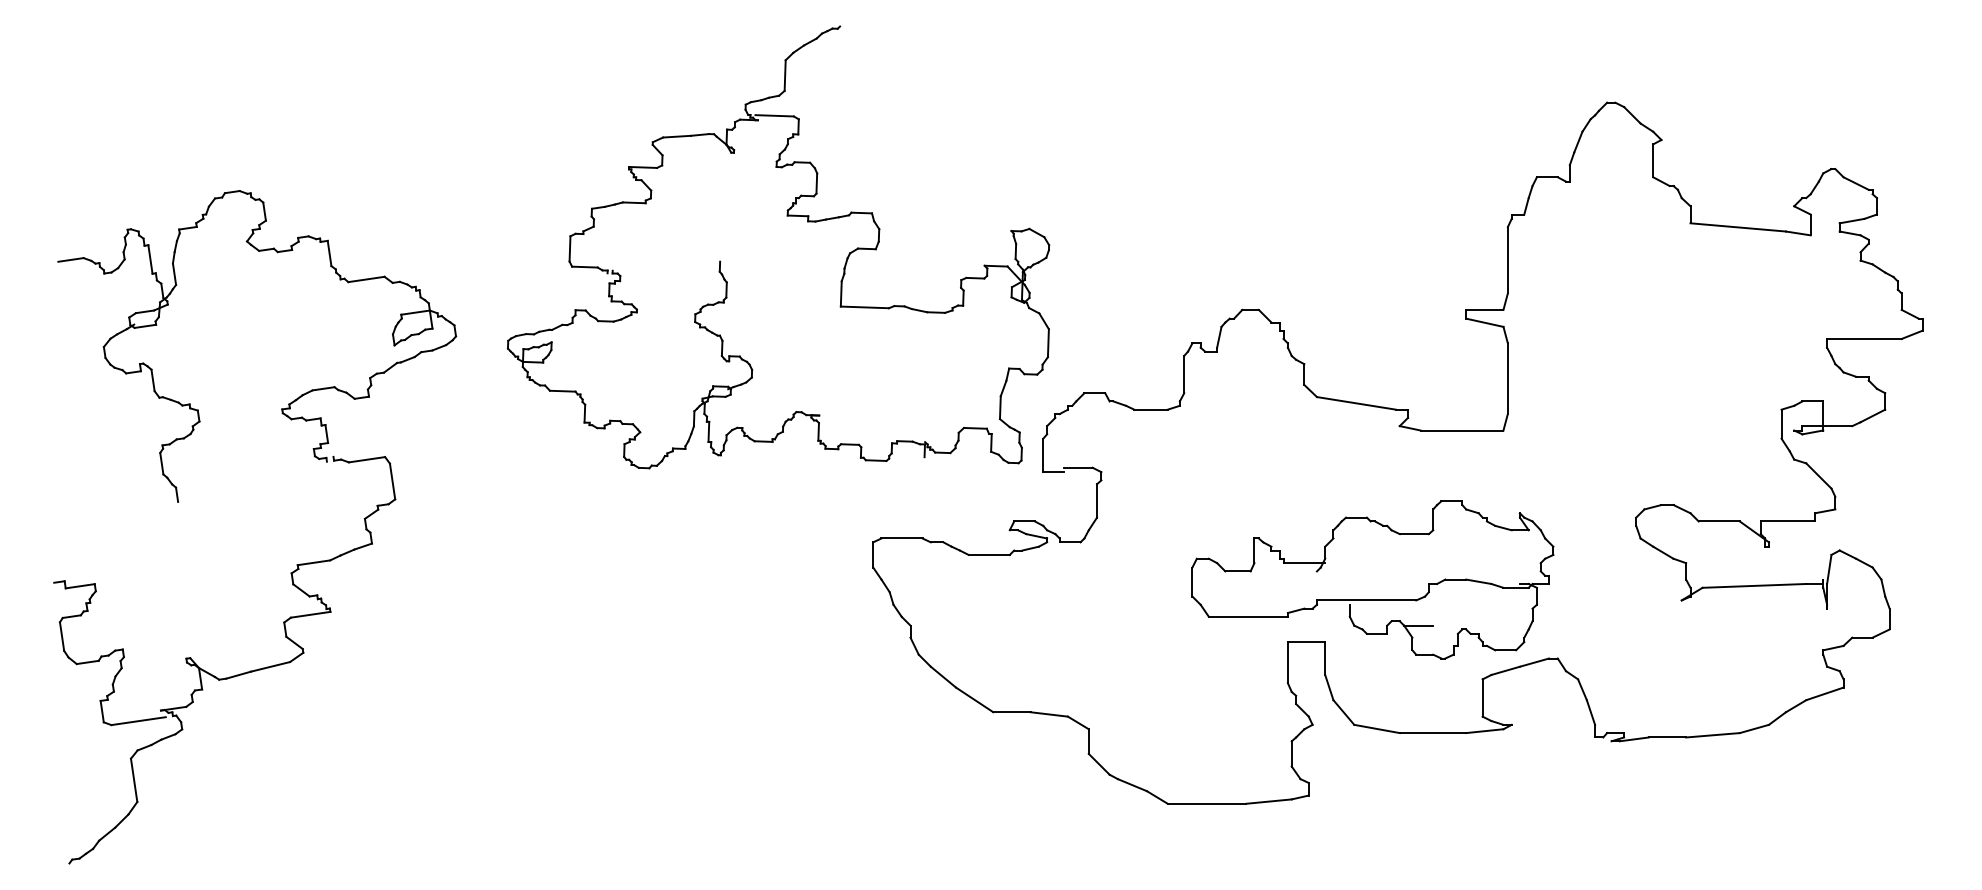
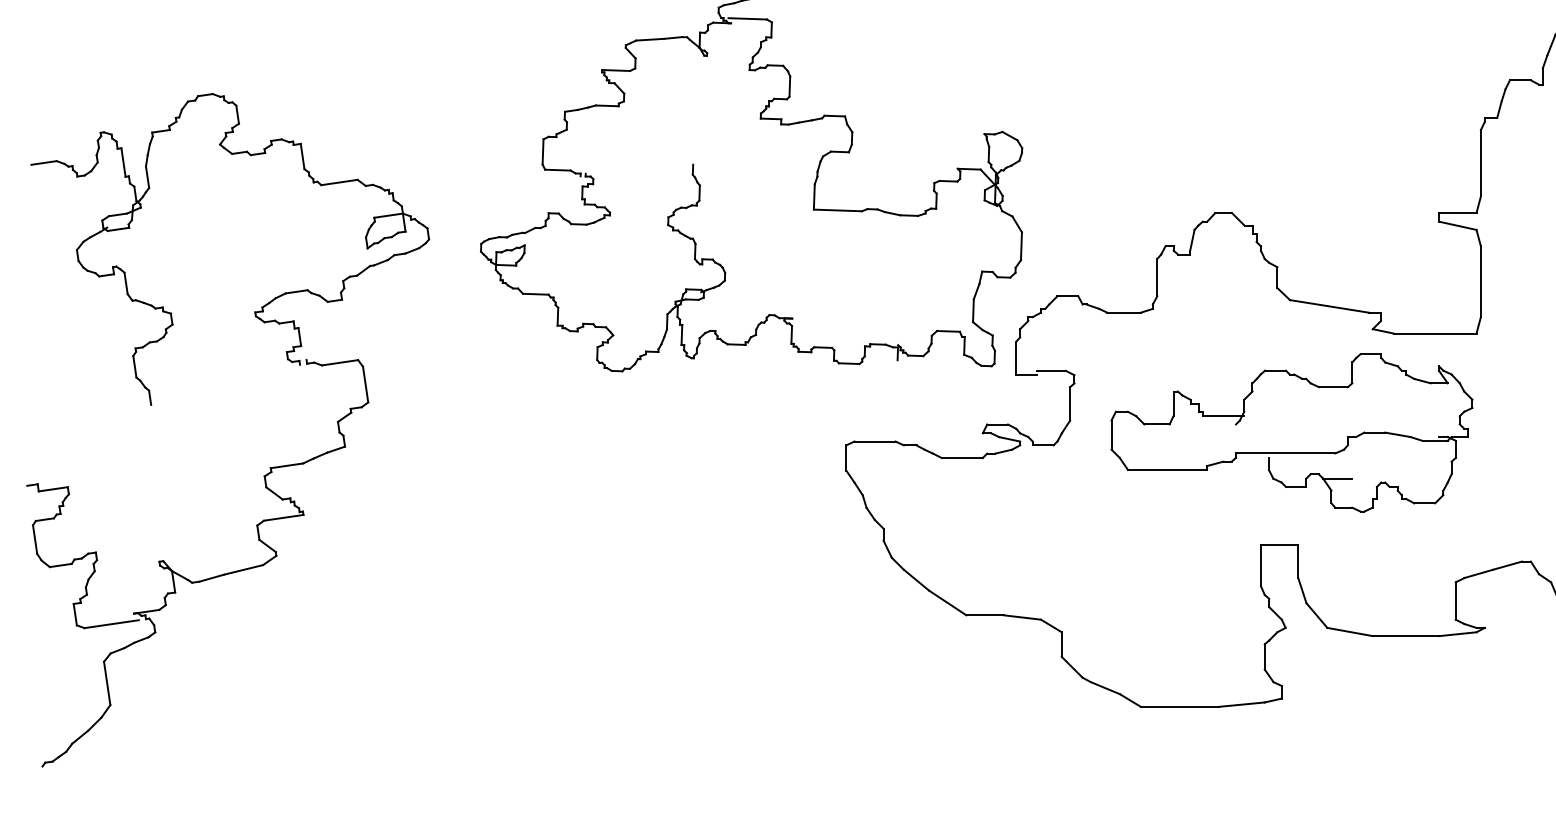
part: (1372, 579) -> (1291, 432), moved

